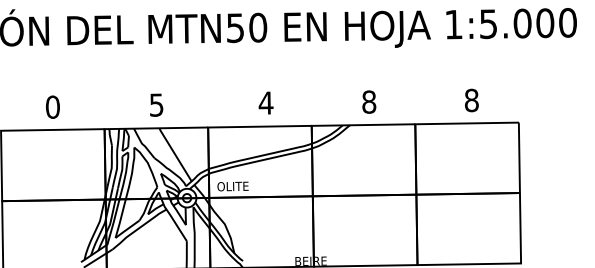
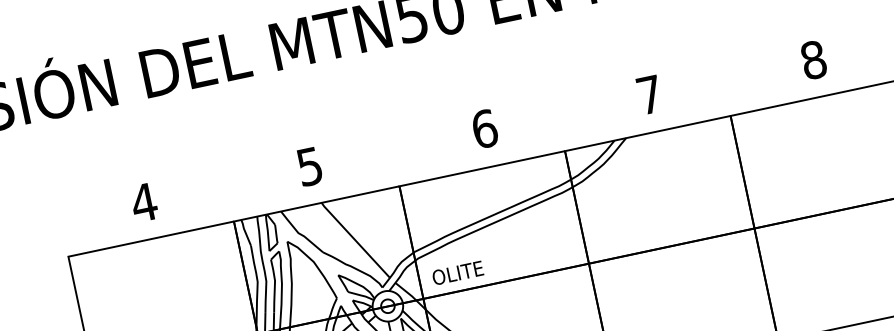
text: (369, 101) -> (649, 93), 8 -> 7
text: (265, 102) -> (483, 128), 4 -> 6
text: (52, 106) -> (143, 201), 0 -> 4

